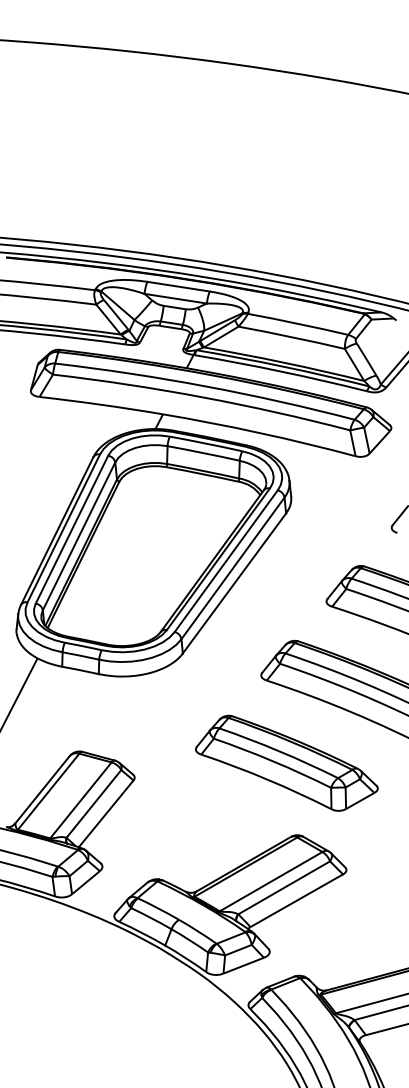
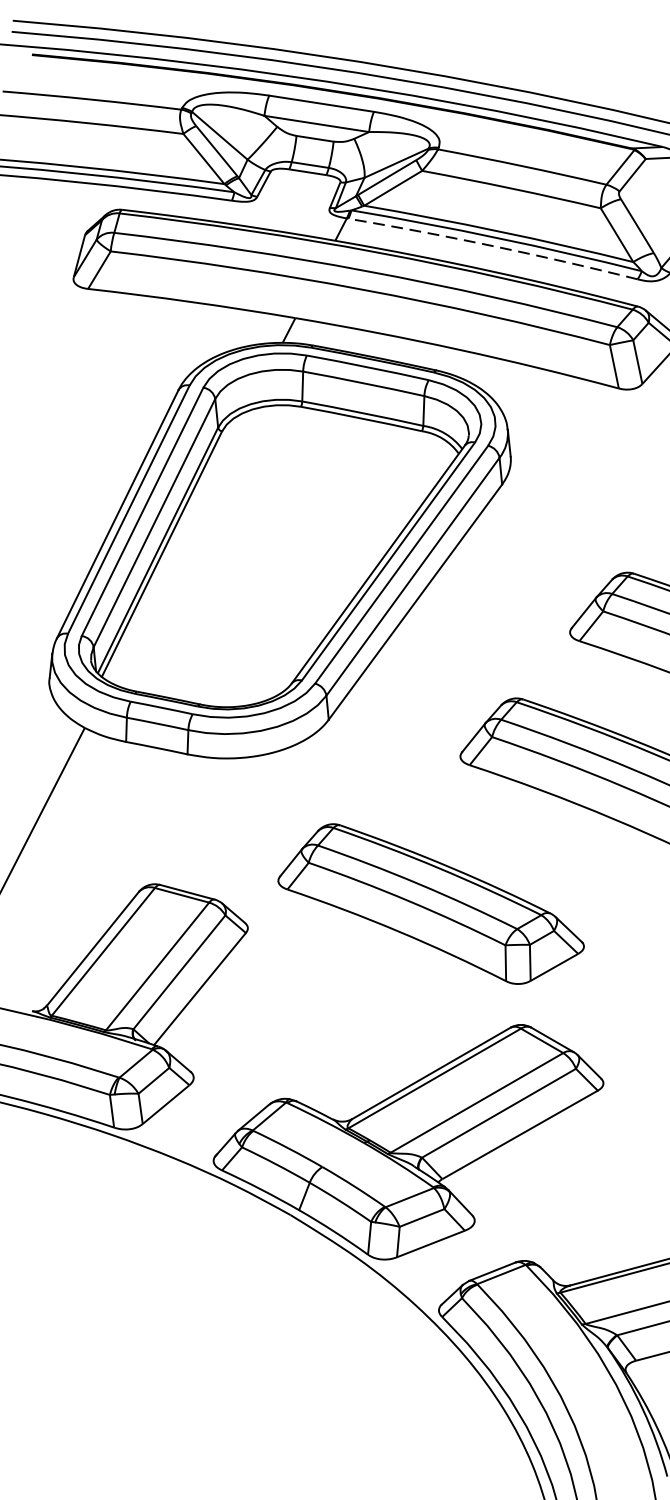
arc: (280, 371) -> (492, 246), solid -> dashed
part: (286, 762) -> (430, 902), moved

